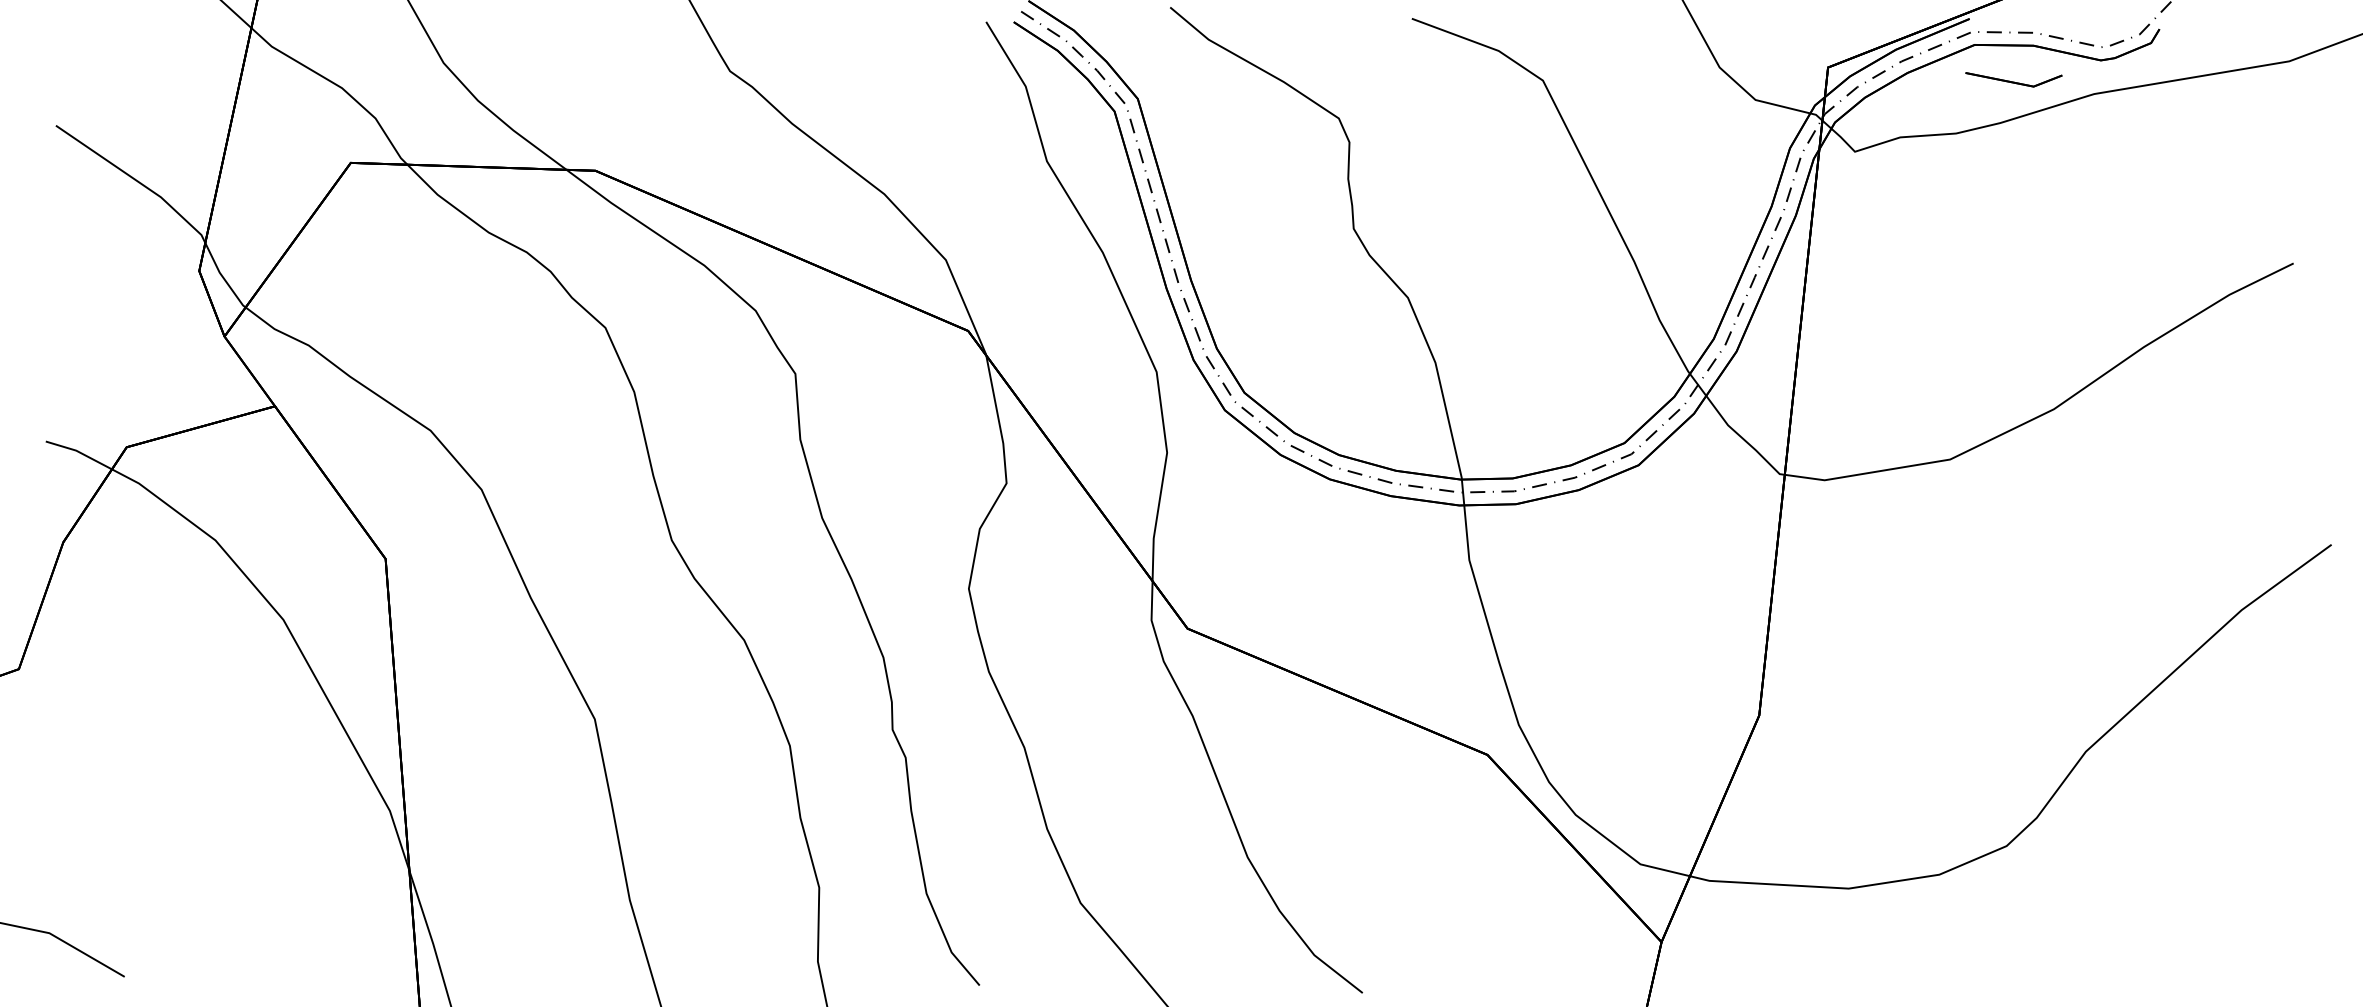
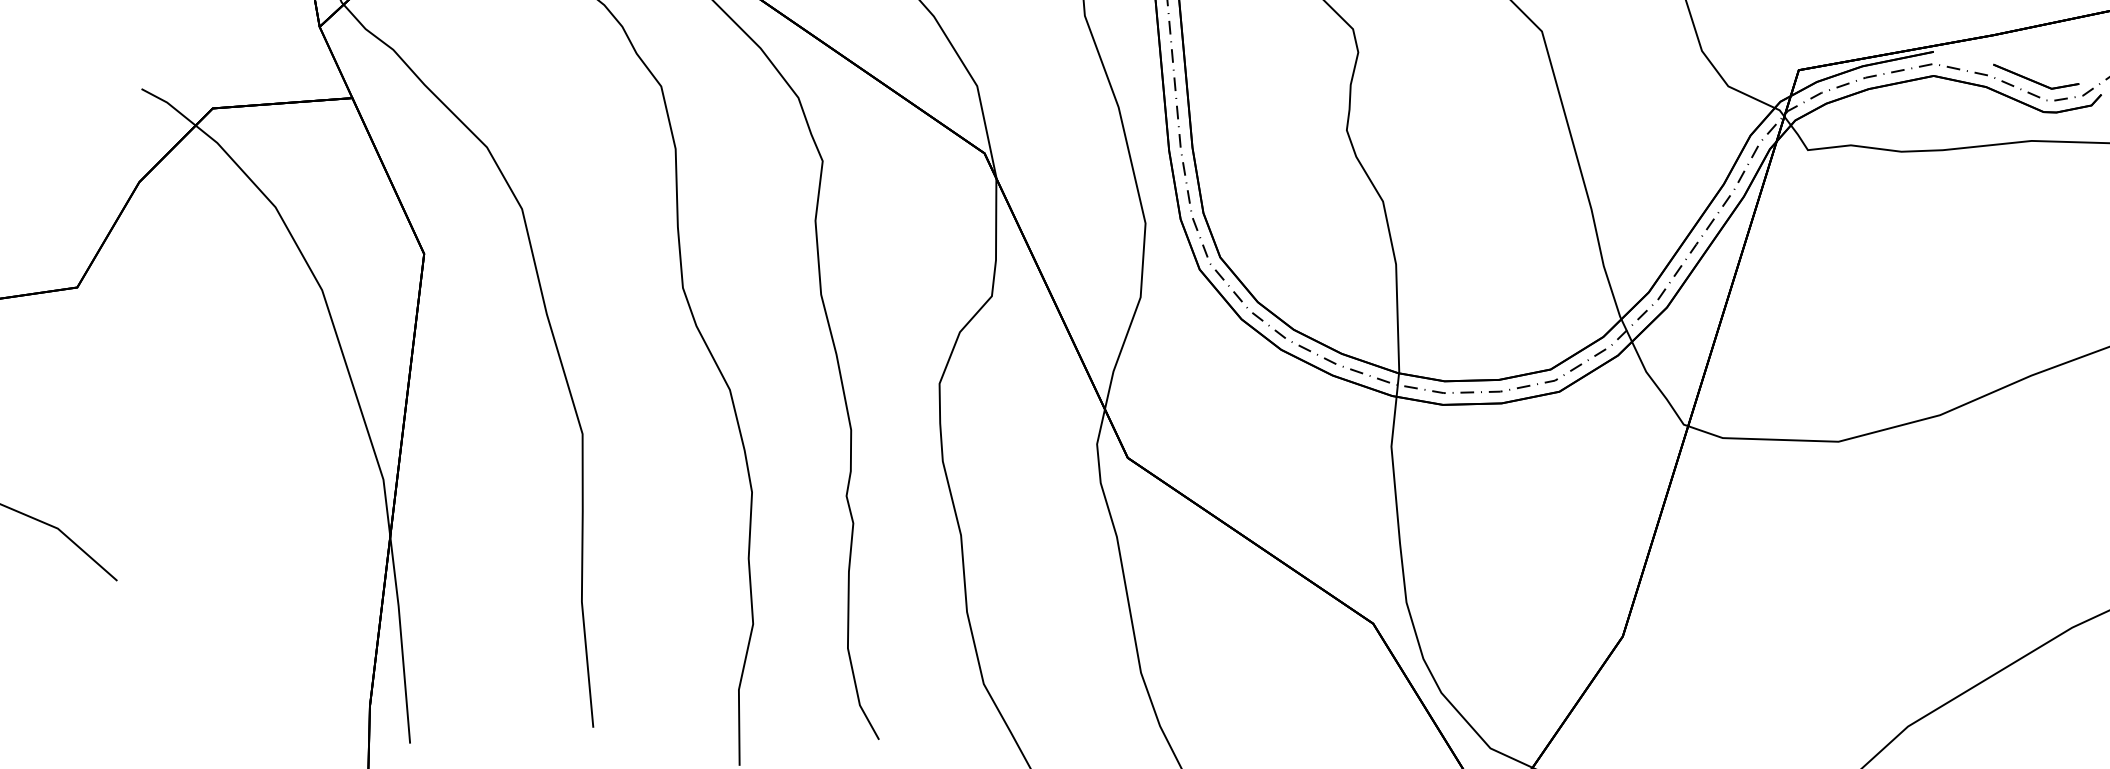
part: (2013, 79) -> (2034, 78), moved

